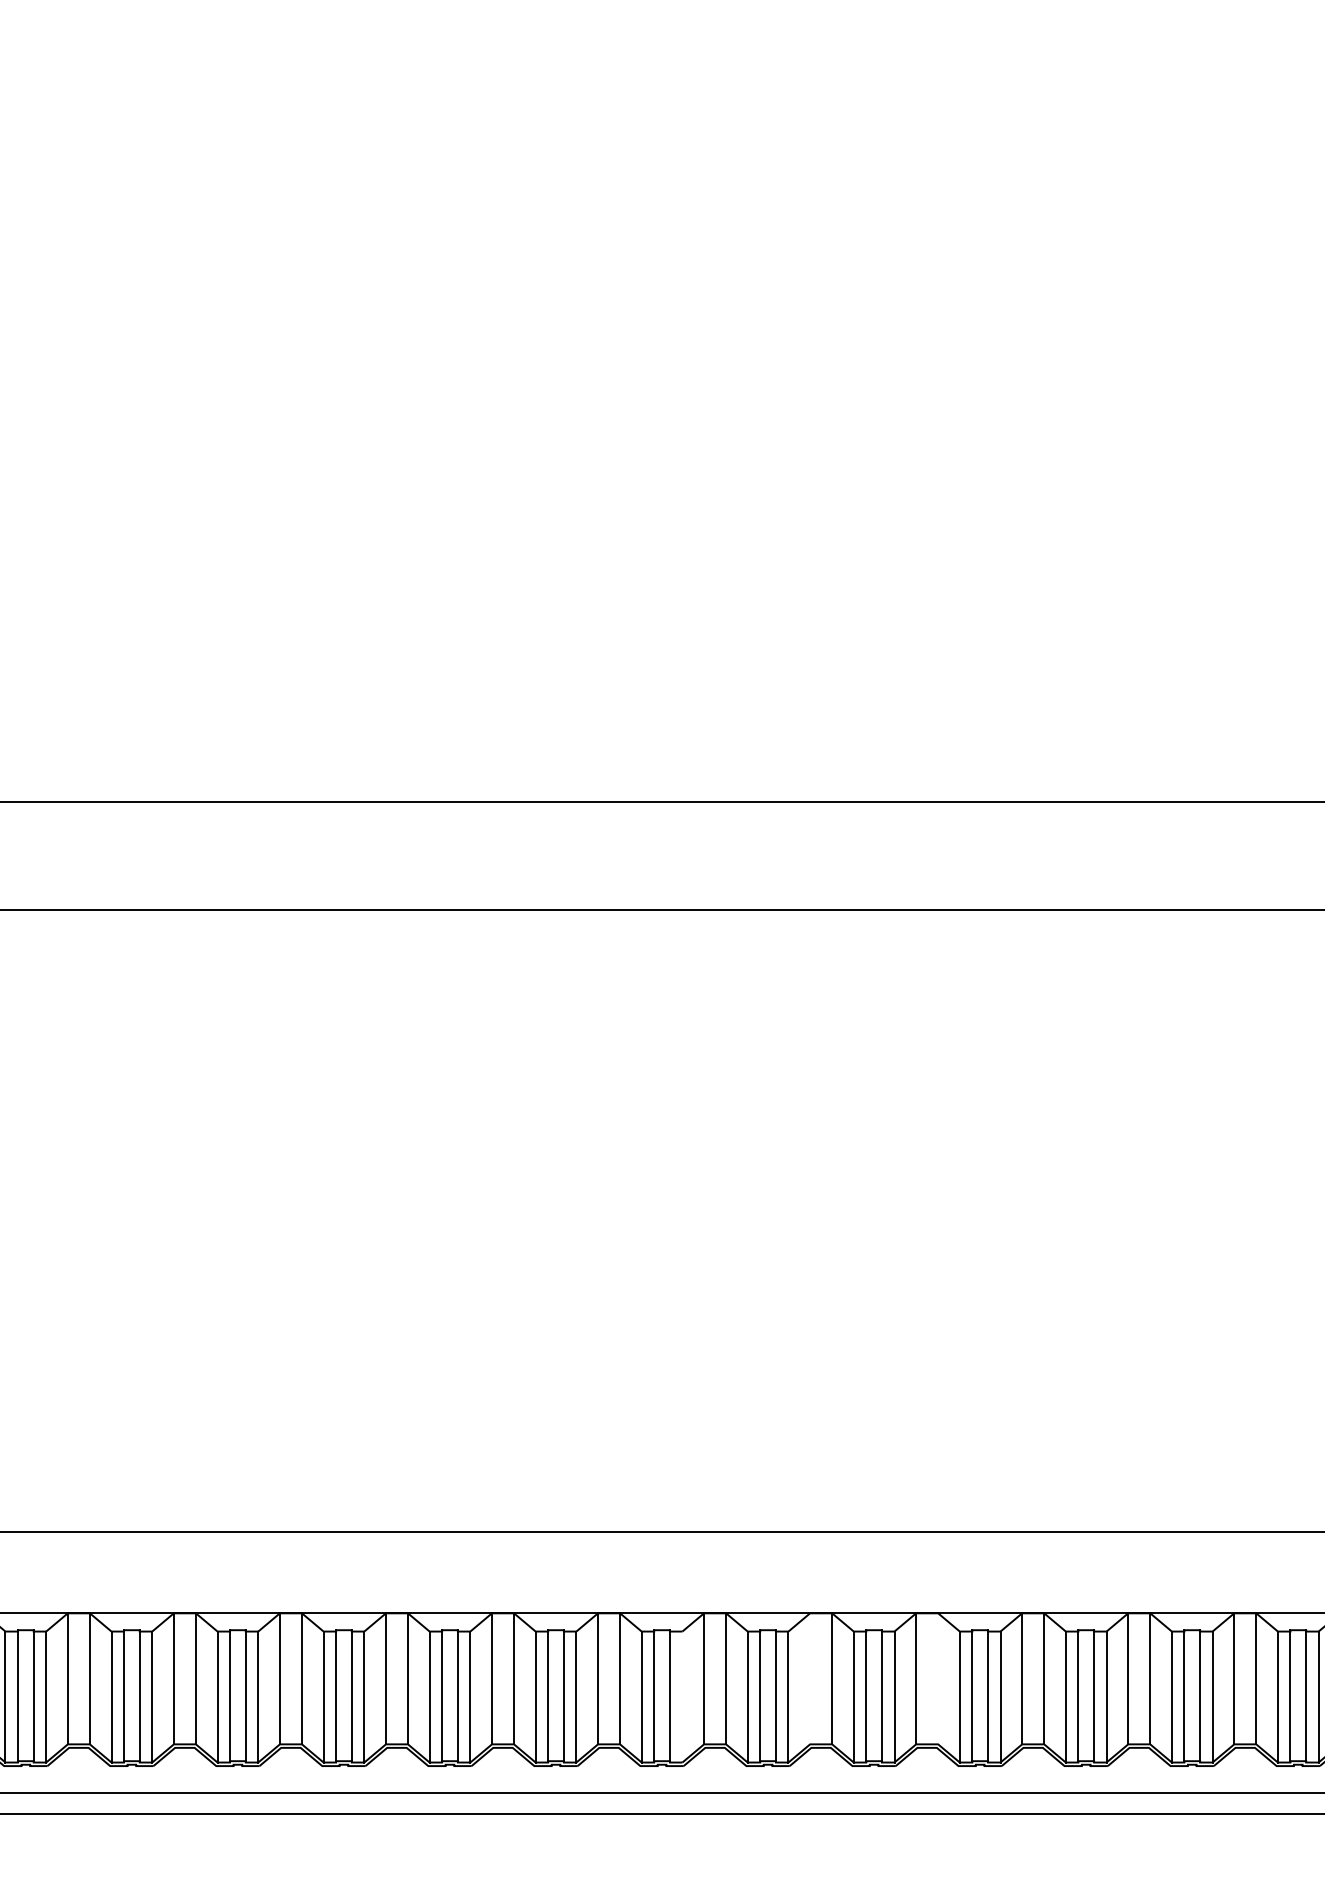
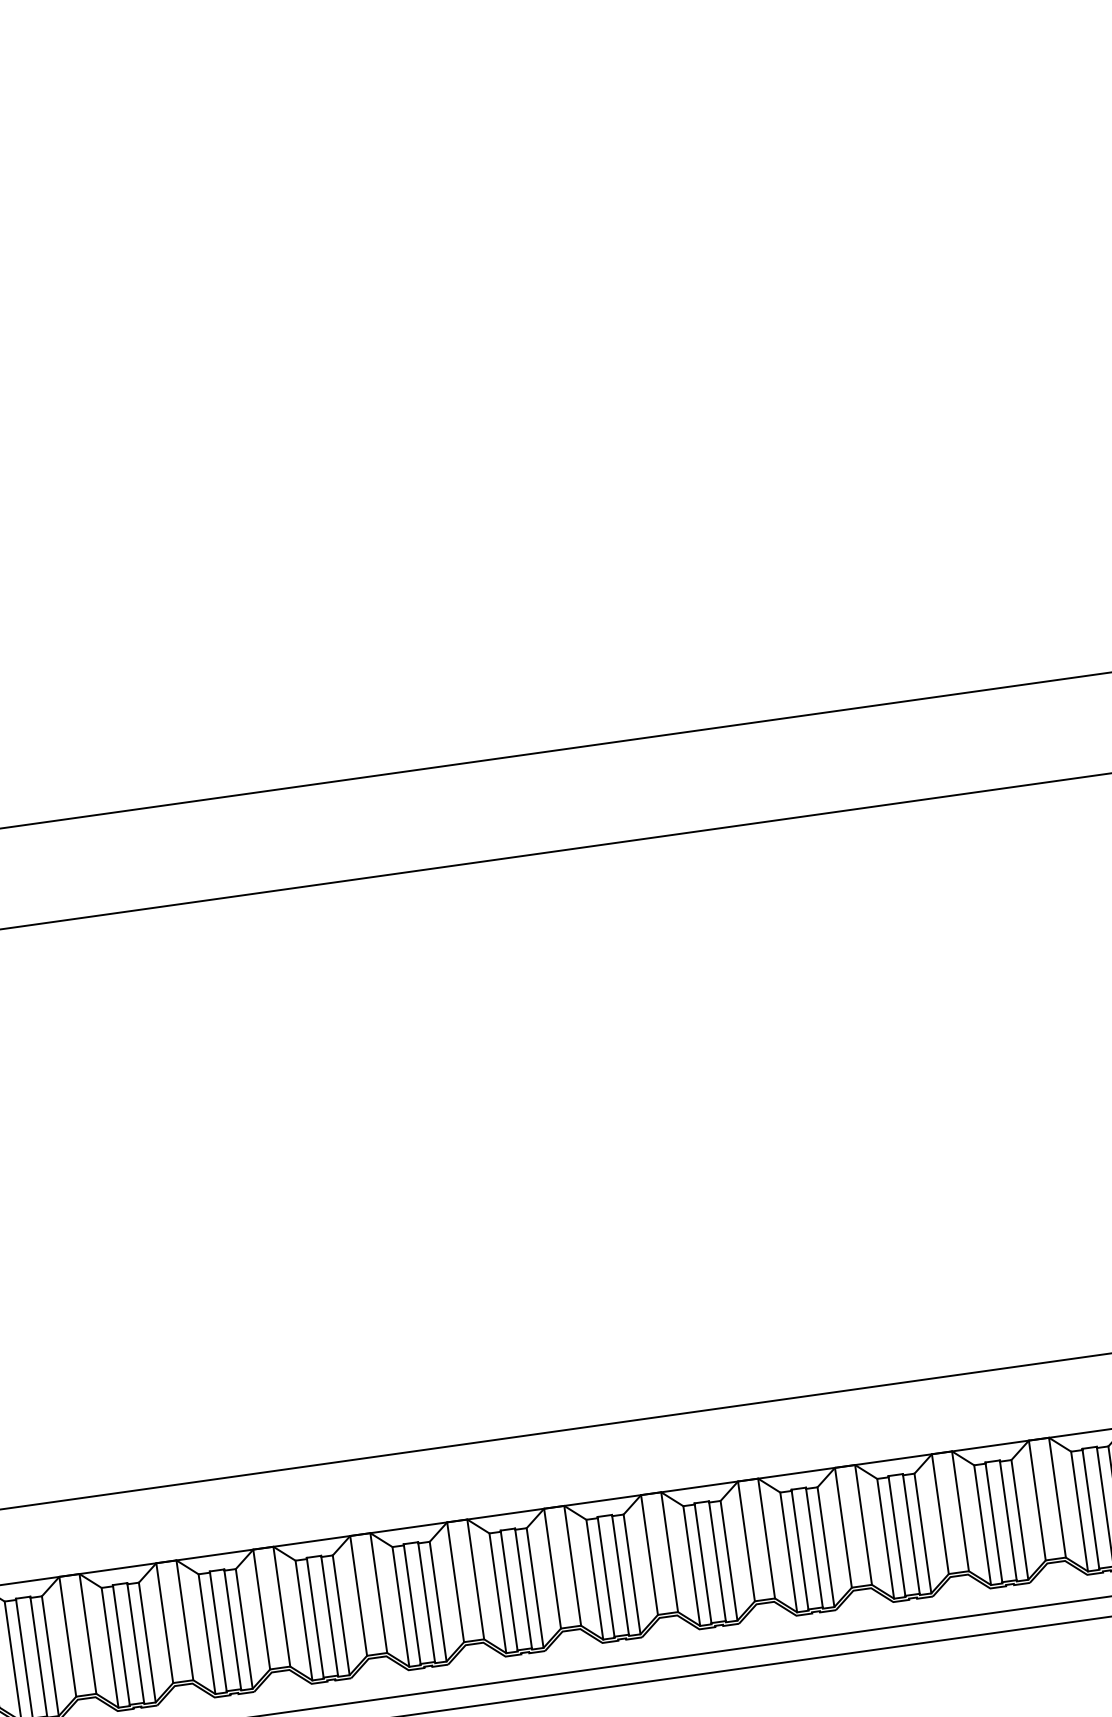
line: (810, 1678) -> (746, 1541), added
line: (938, 1678) -> (863, 1524), added
line: (682, 1696) -> (632, 1573), added

